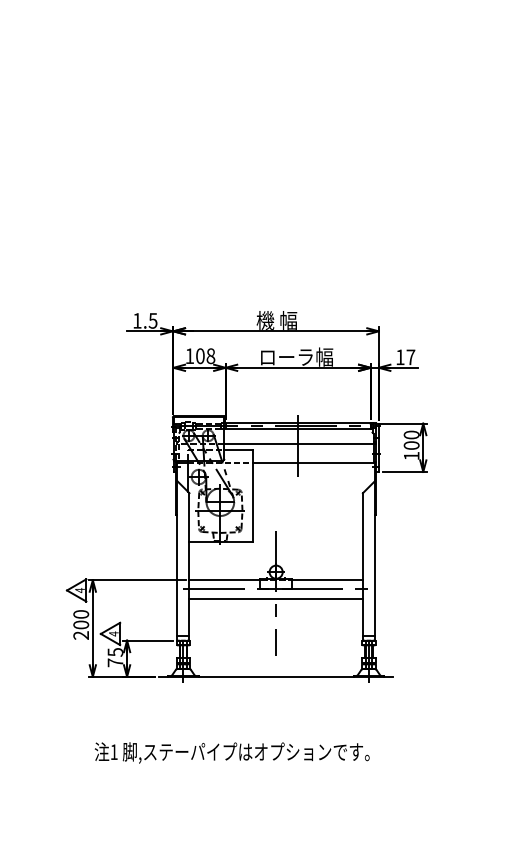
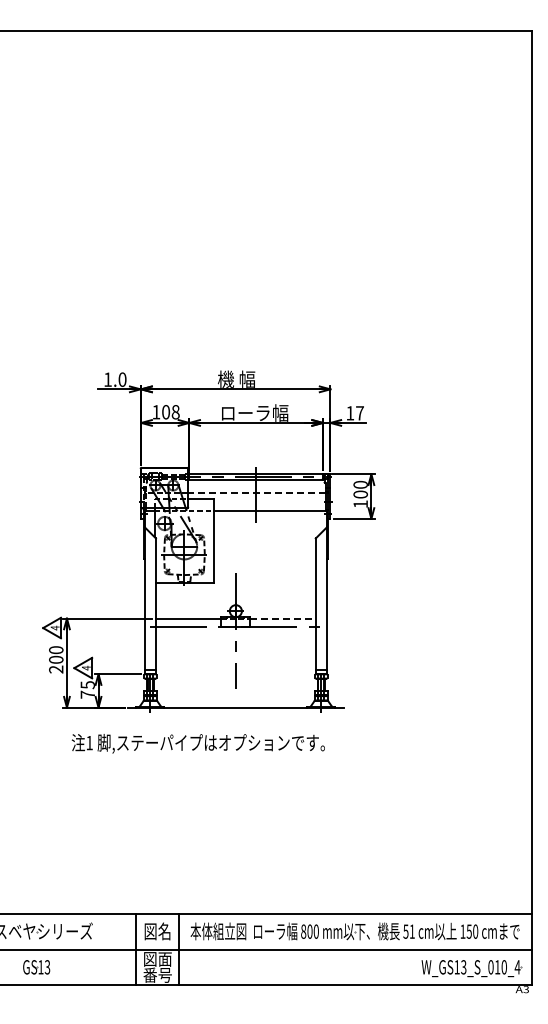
text: (153, 320) -> (122, 379), 1.5 -> 1.0
line: (298, 444) -> (256, 493), solid -> dashed
line: (327, 580) -> (283, 618), solid -> dashed
line: (275, 598) -> (235, 635), removed
text: (231, 752) -> (197, 743), moved

